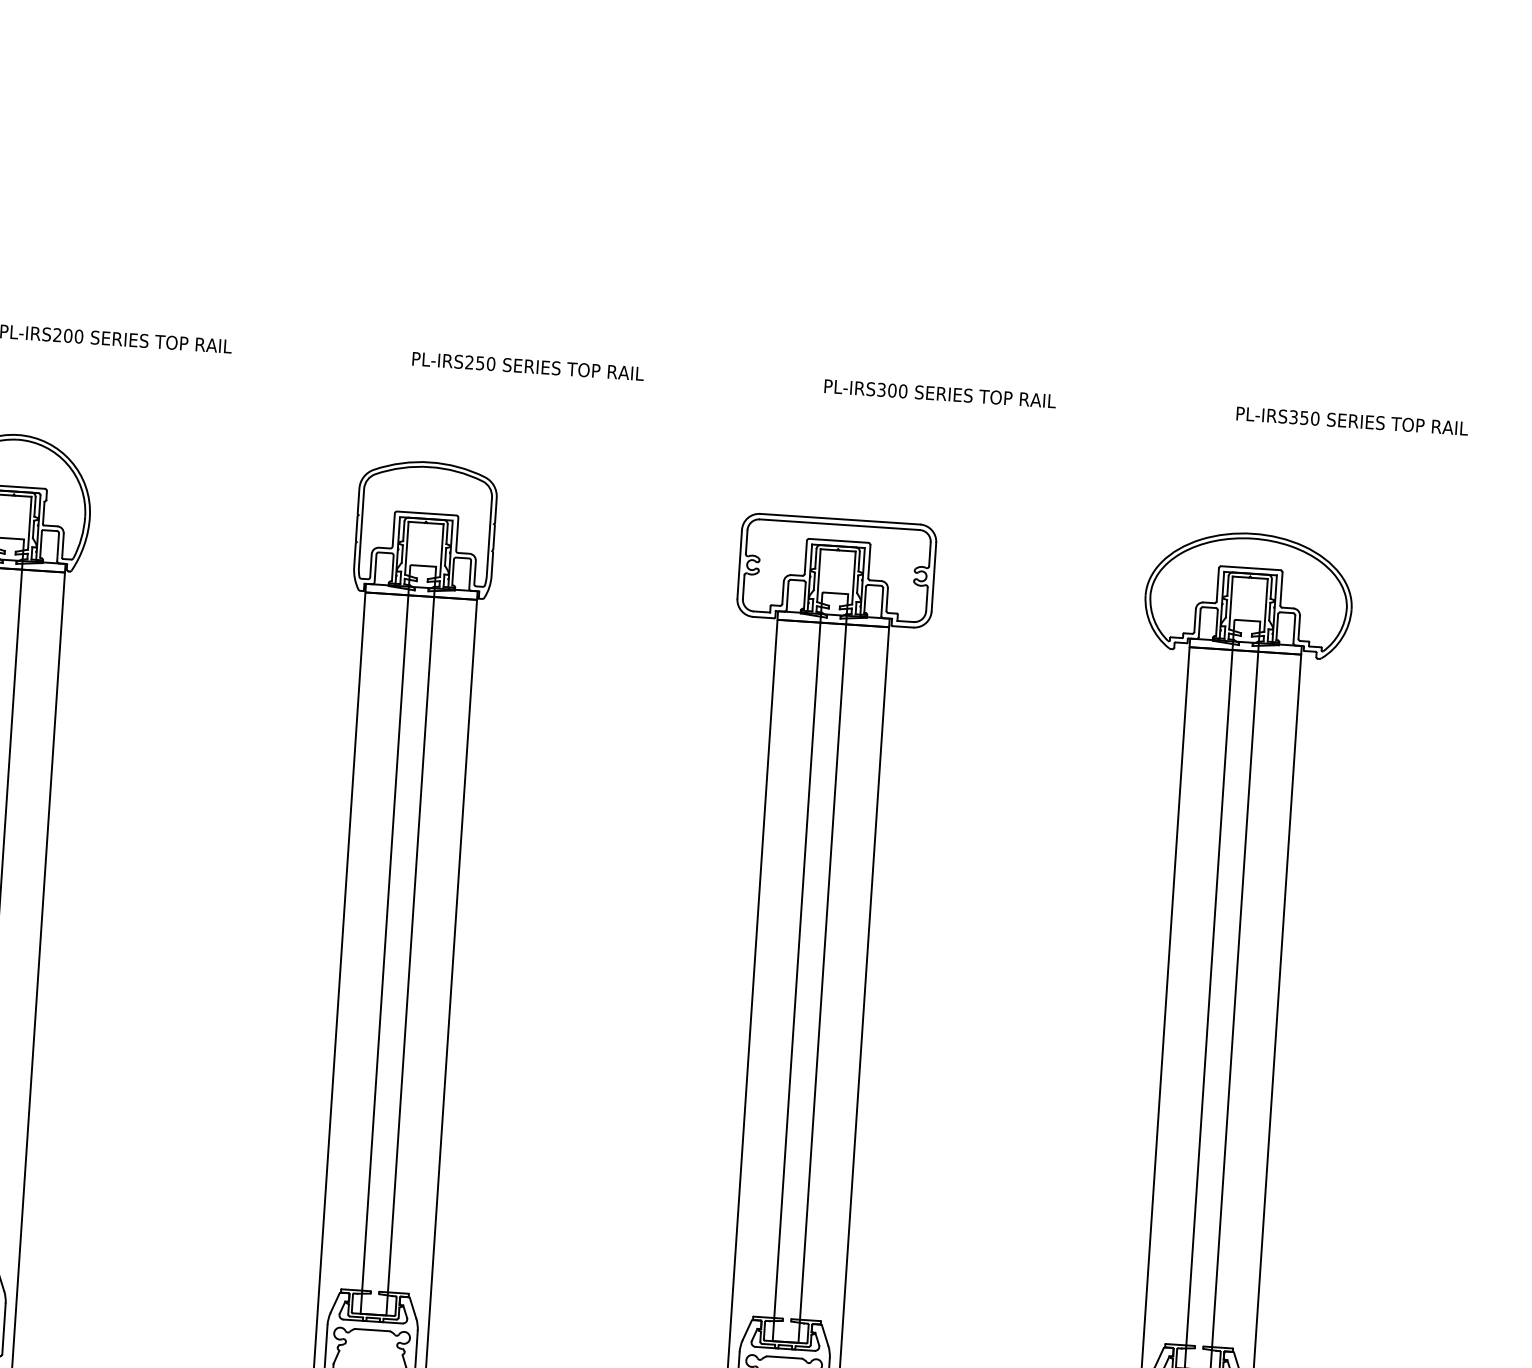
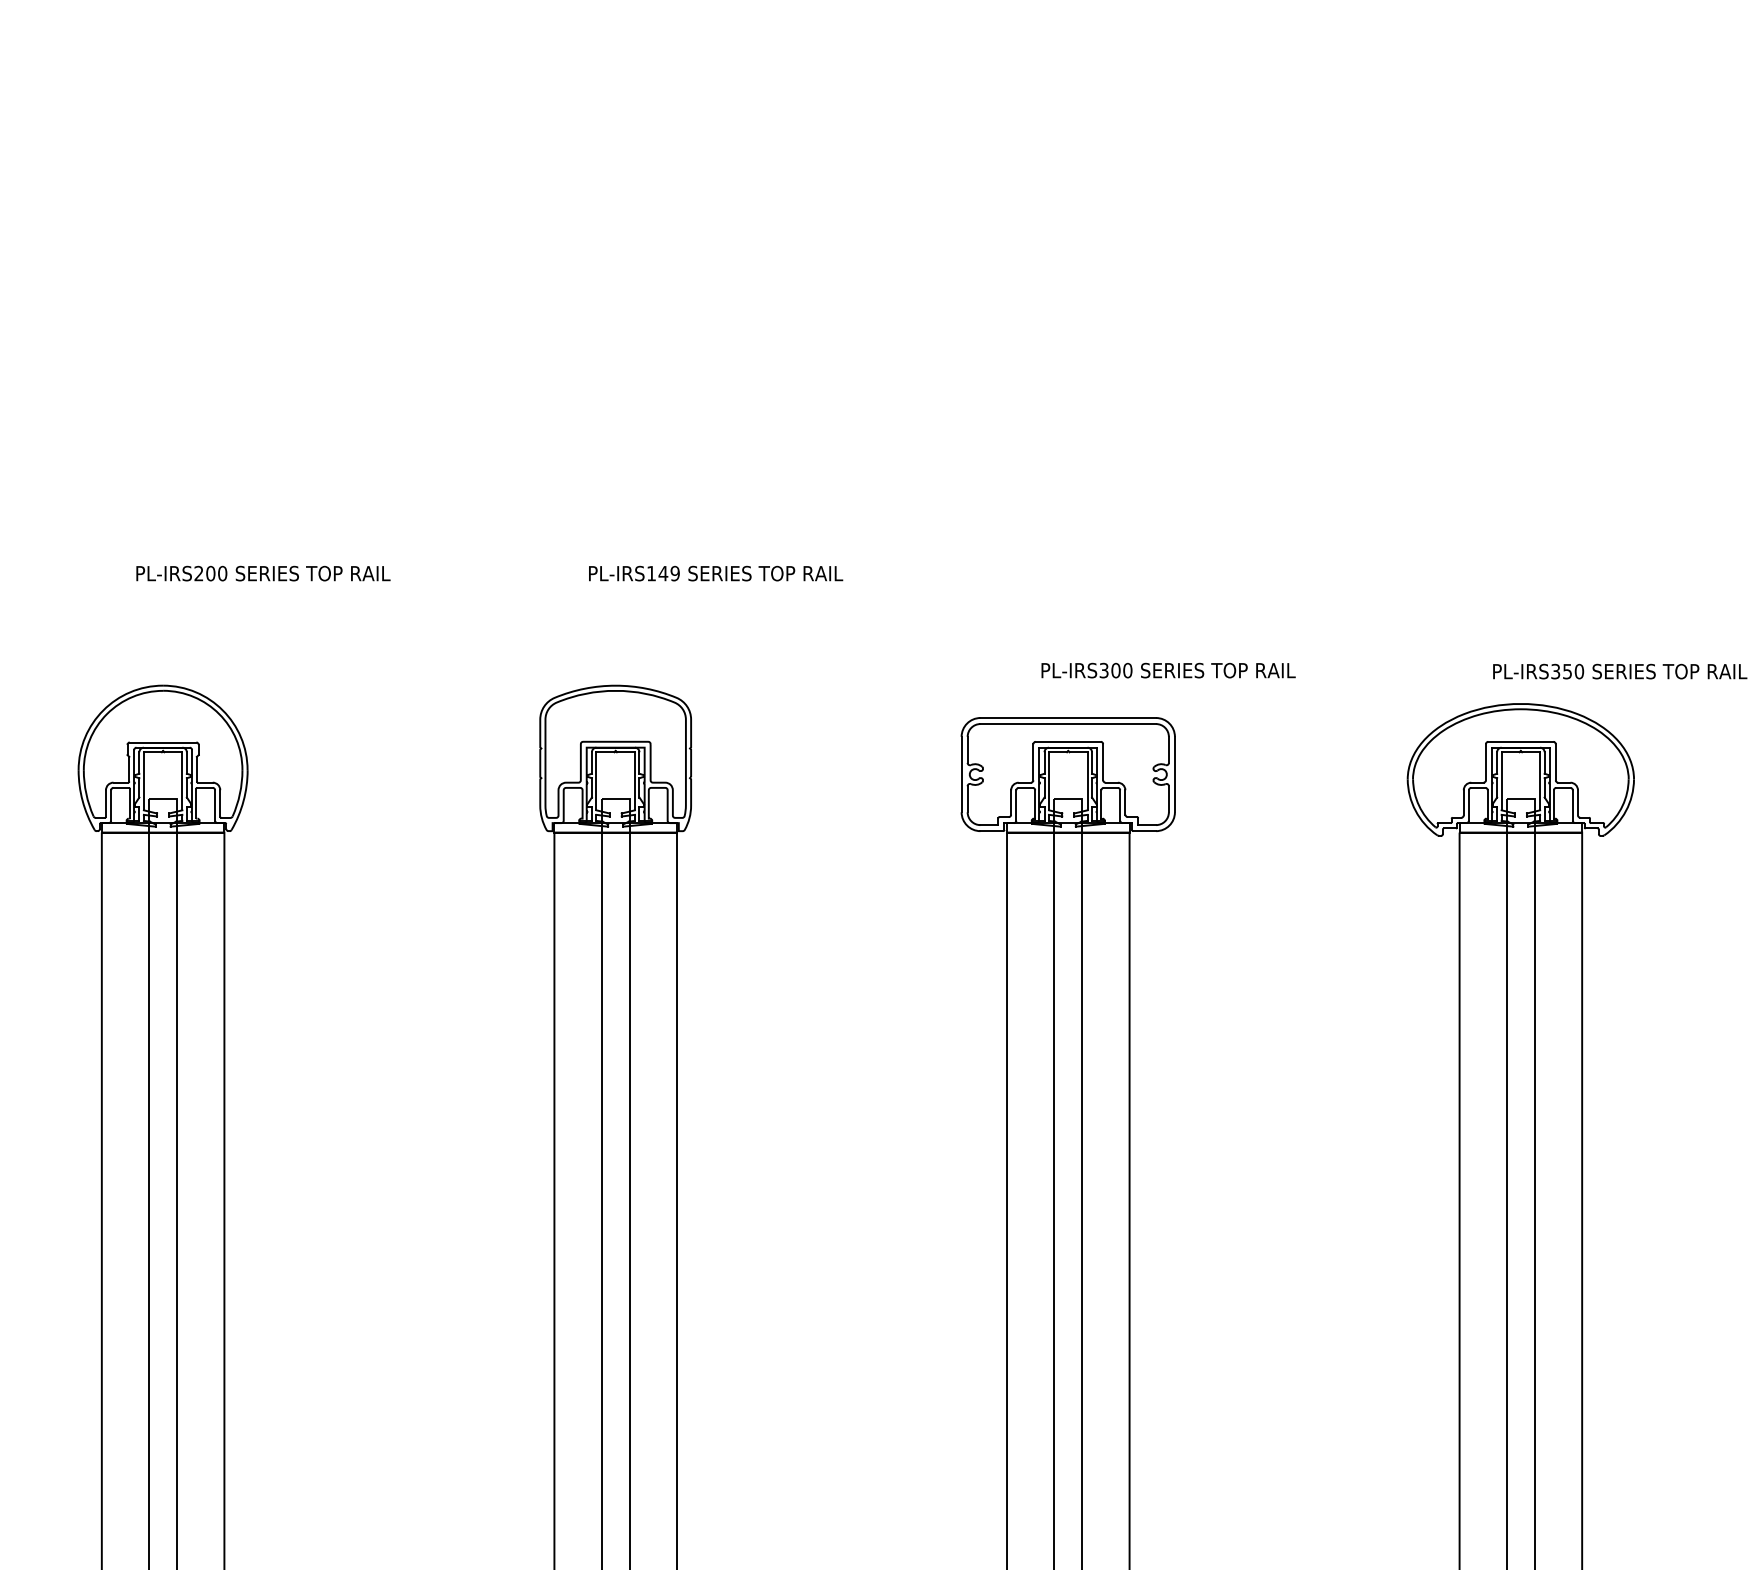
text: (480, 363) -> (663, 573), PL-IRS250 -> PL-IRS149
text: (940, 393) -> (1168, 670), moved
text: (1352, 421) -> (1620, 671), moved

